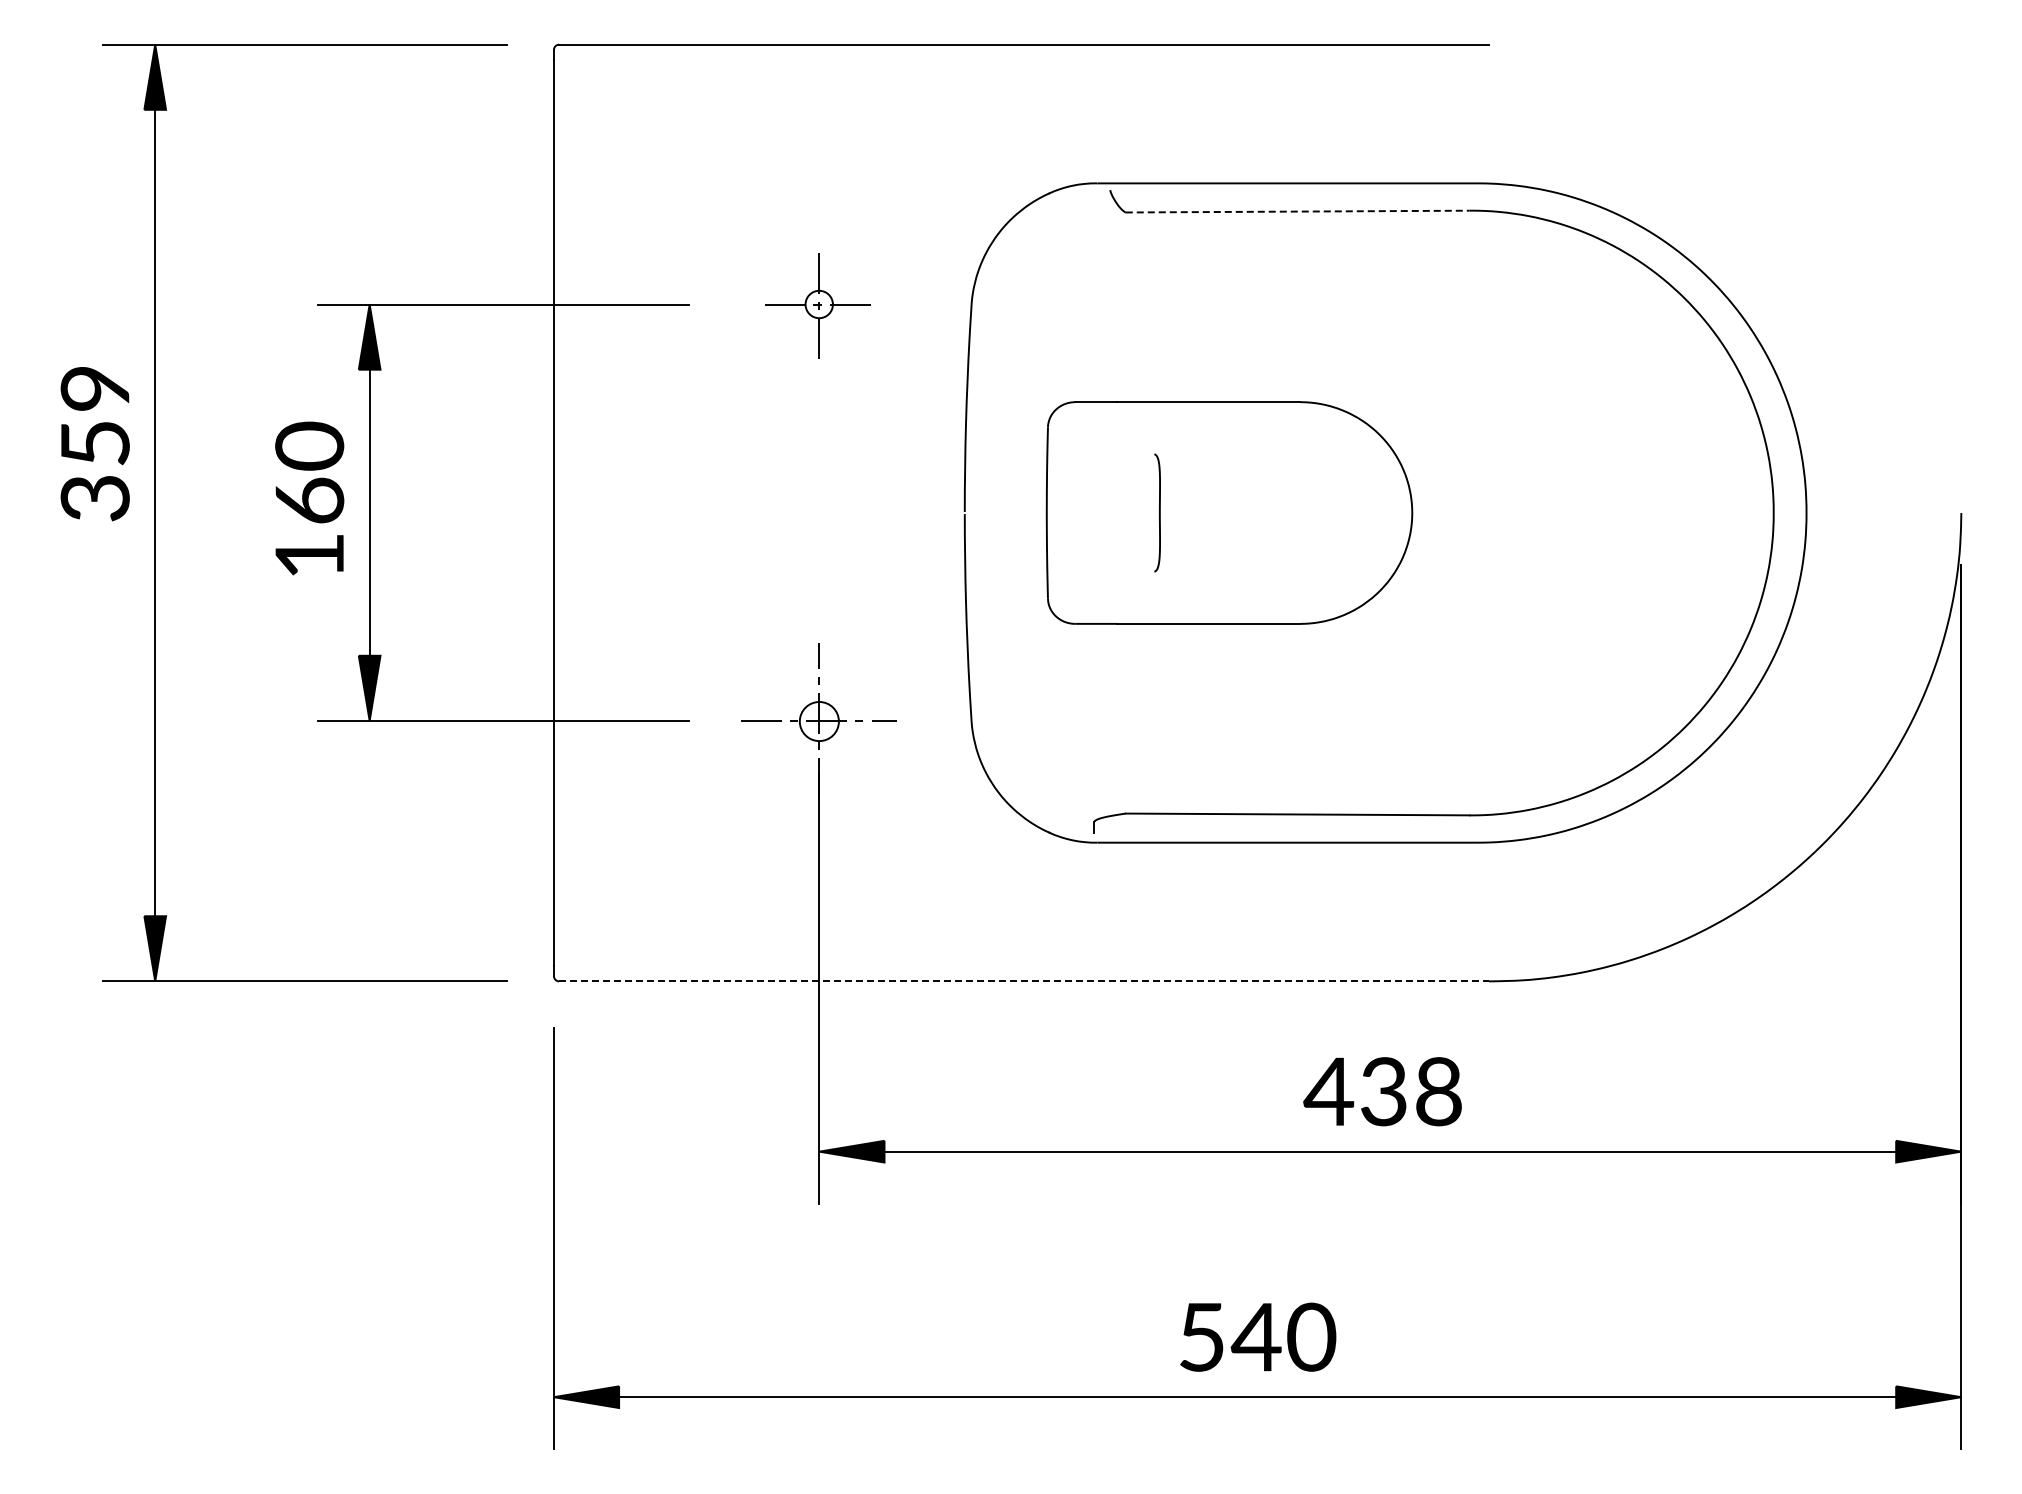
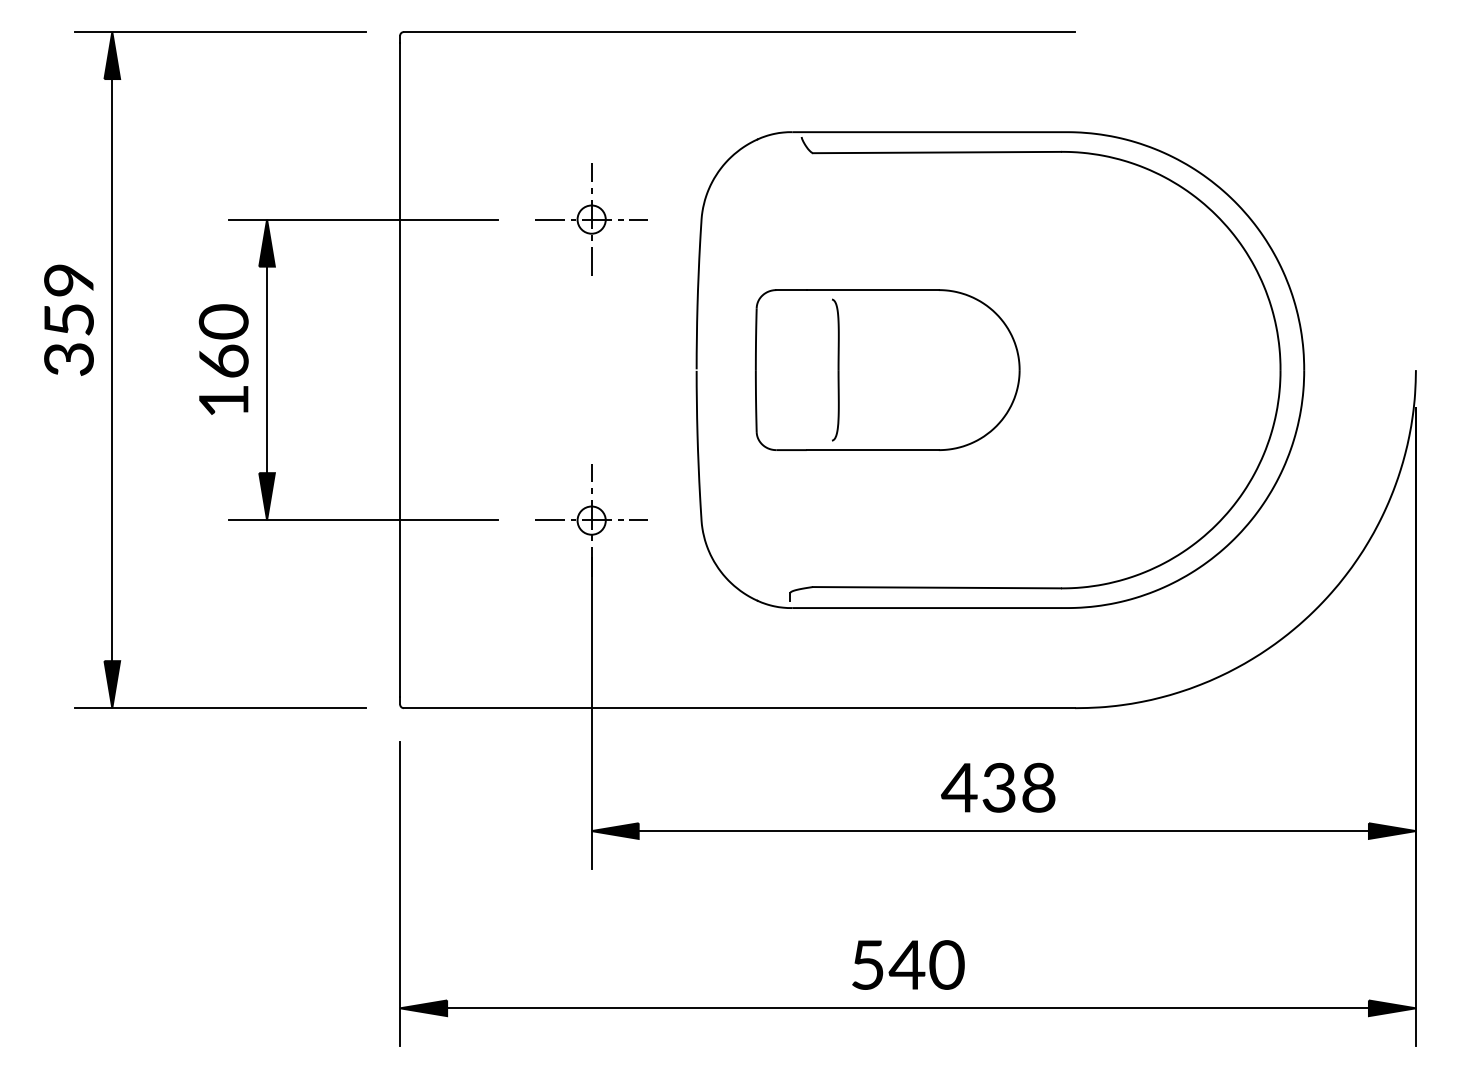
line: (1297, 211) -> (936, 152), dashed -> solid
part: (818, 304) -> (591, 219), size x1.43
part: (1157, 512) -> (835, 369), size x1.67
line: (1024, 981) -> (739, 708), dashed -> solid

